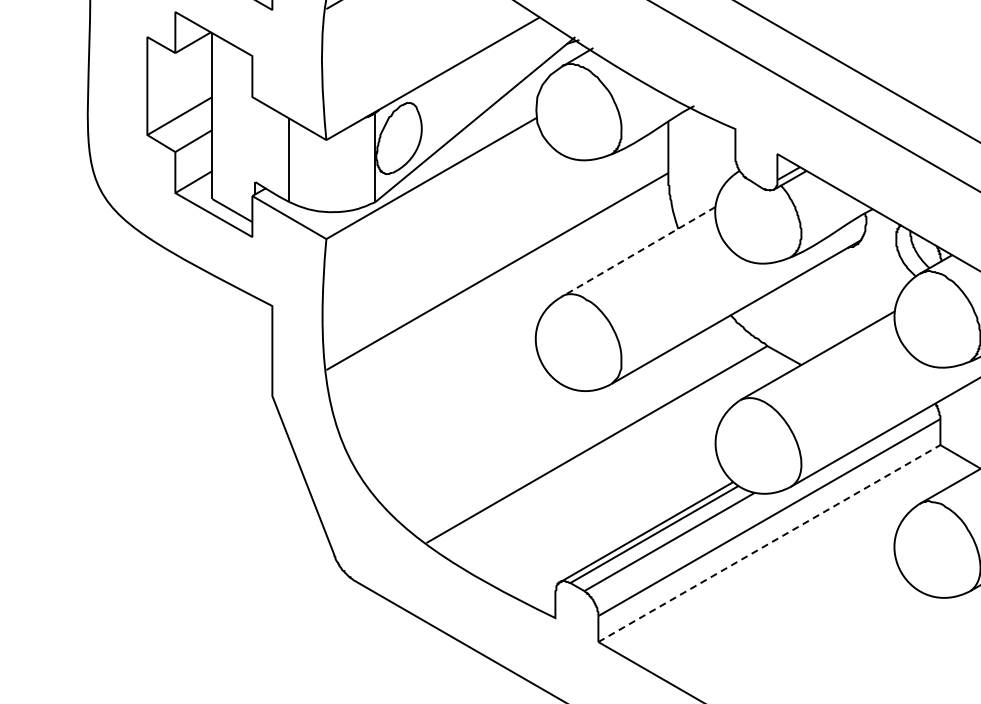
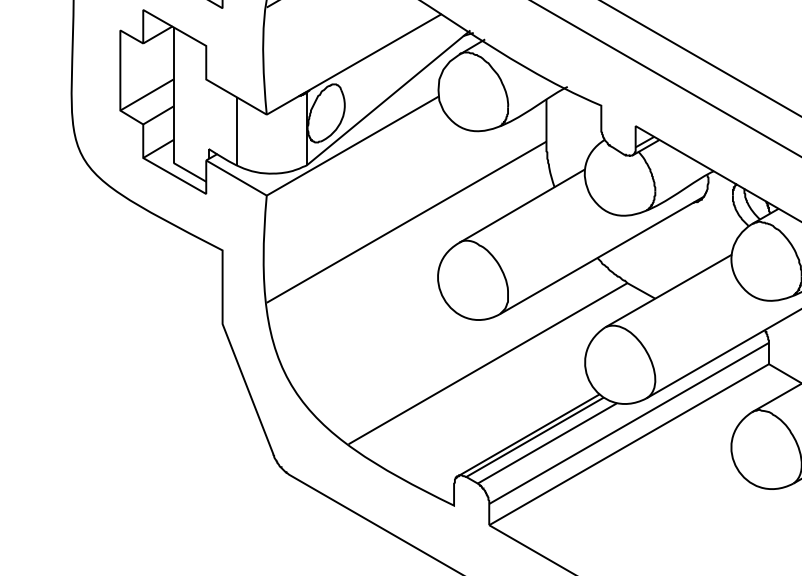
line: (637, 252) -> (521, 206), dashed -> solid
line: (769, 543) -> (629, 444), dashed -> solid

